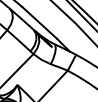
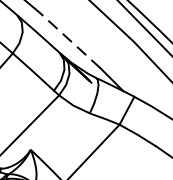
line: (39, 22) -> (69, 39), solid -> dashed

